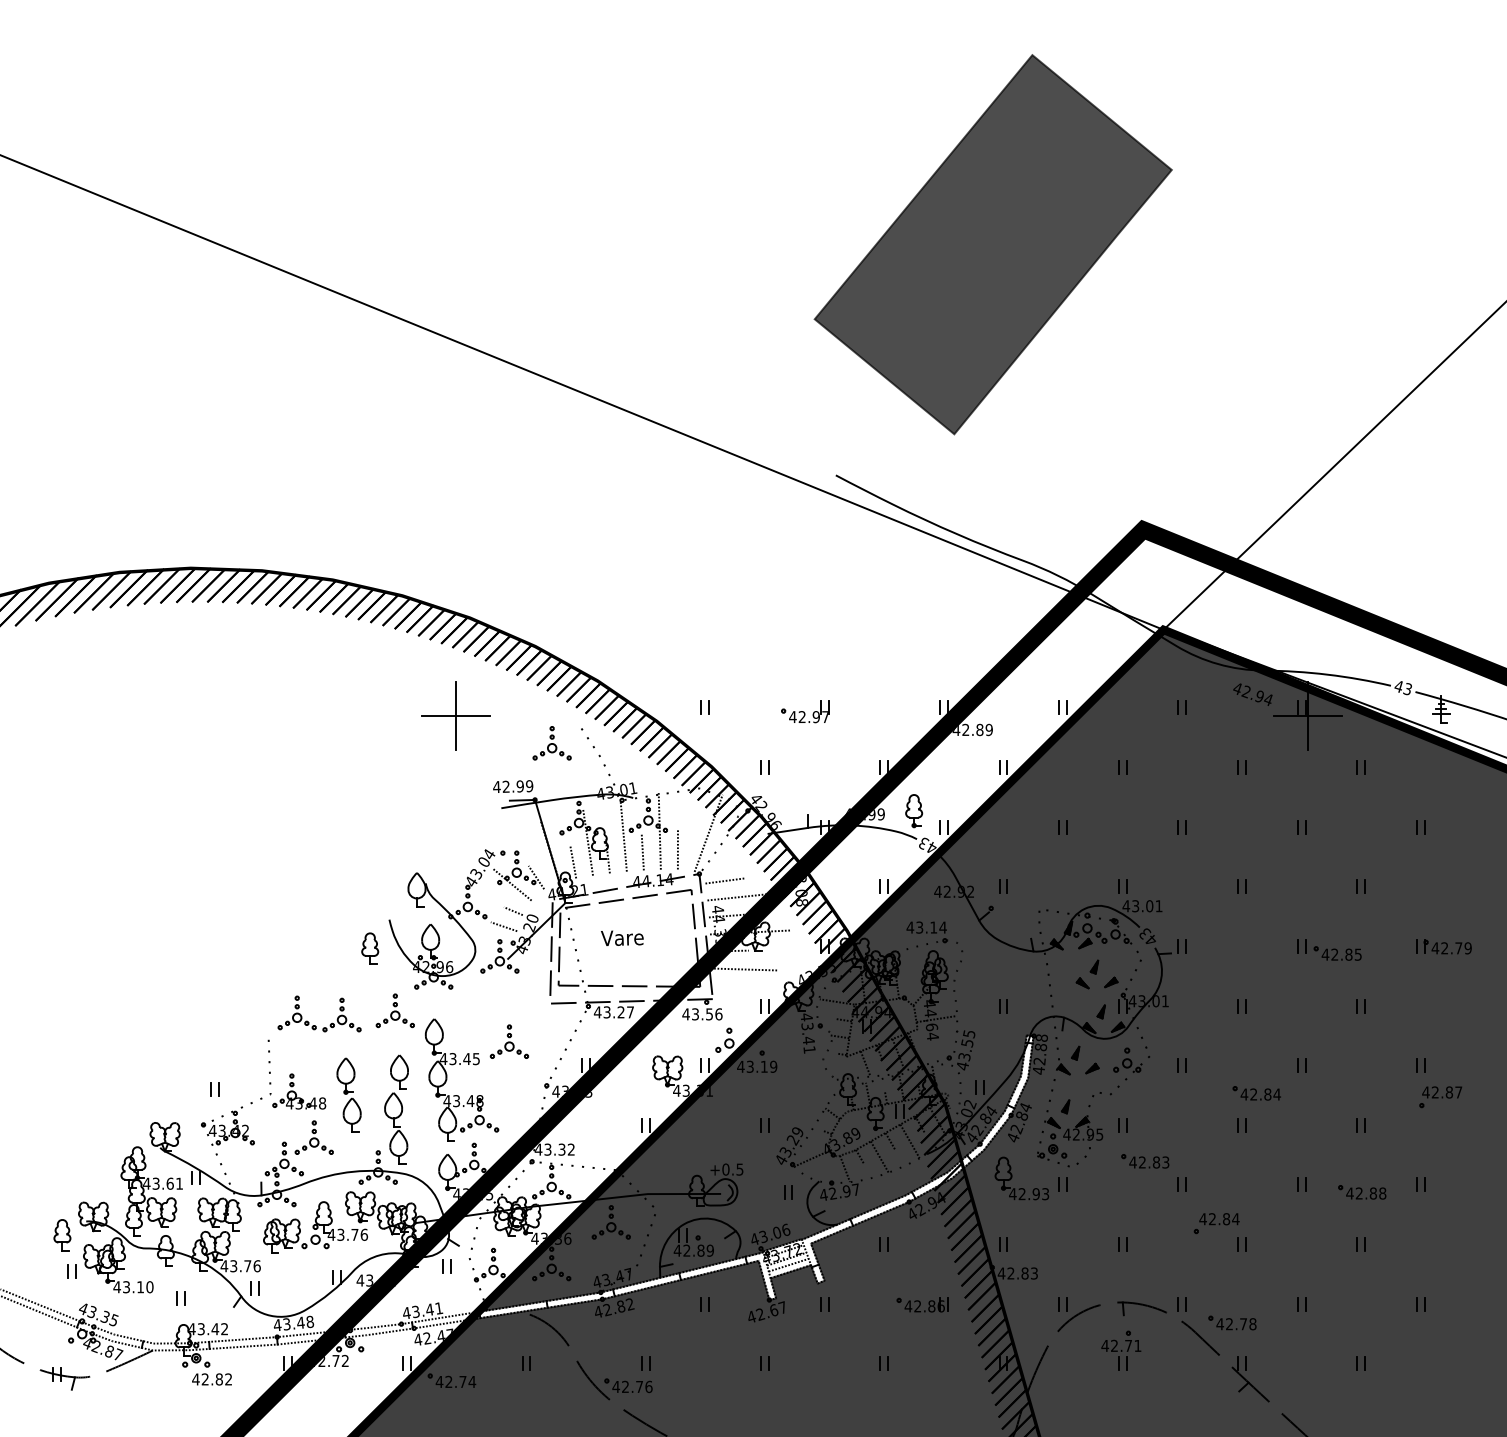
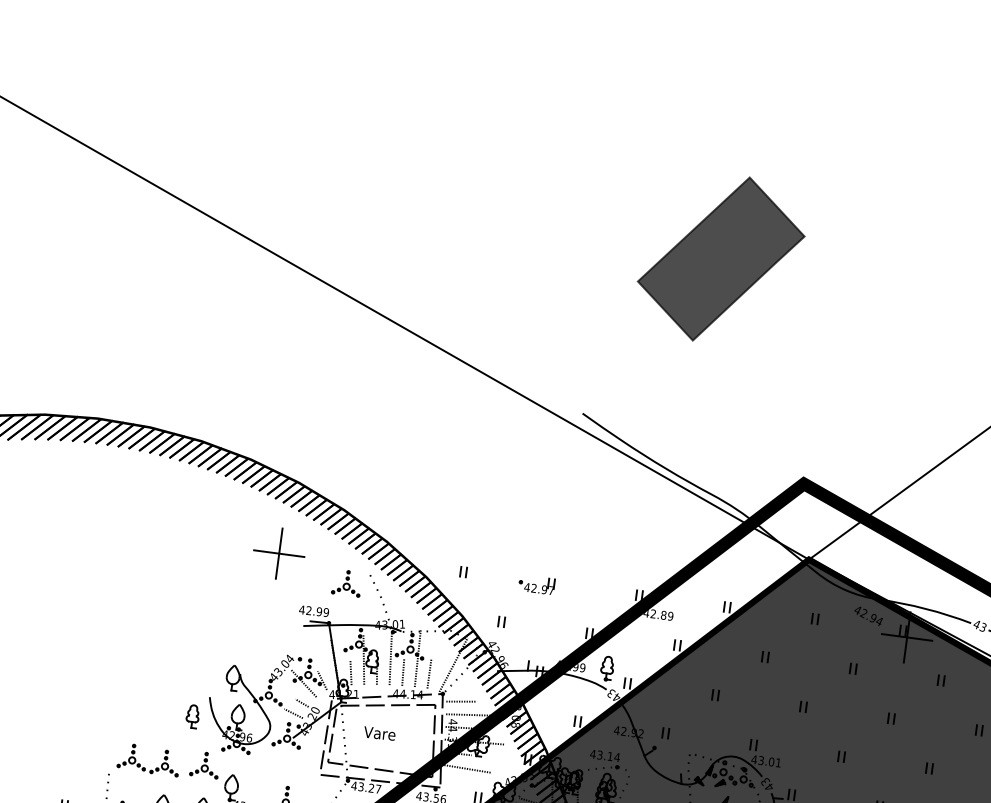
part: (992, 244) -> (720, 258), size x0.6

